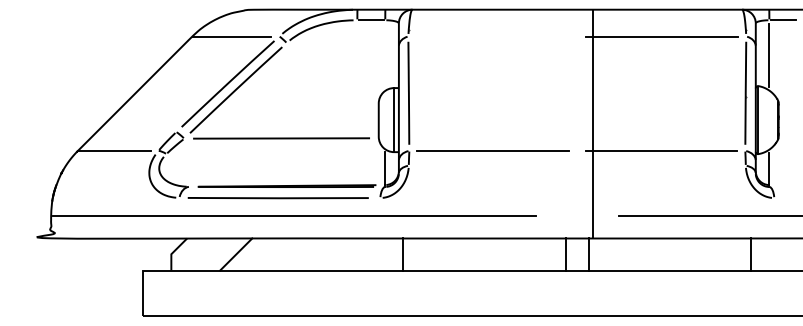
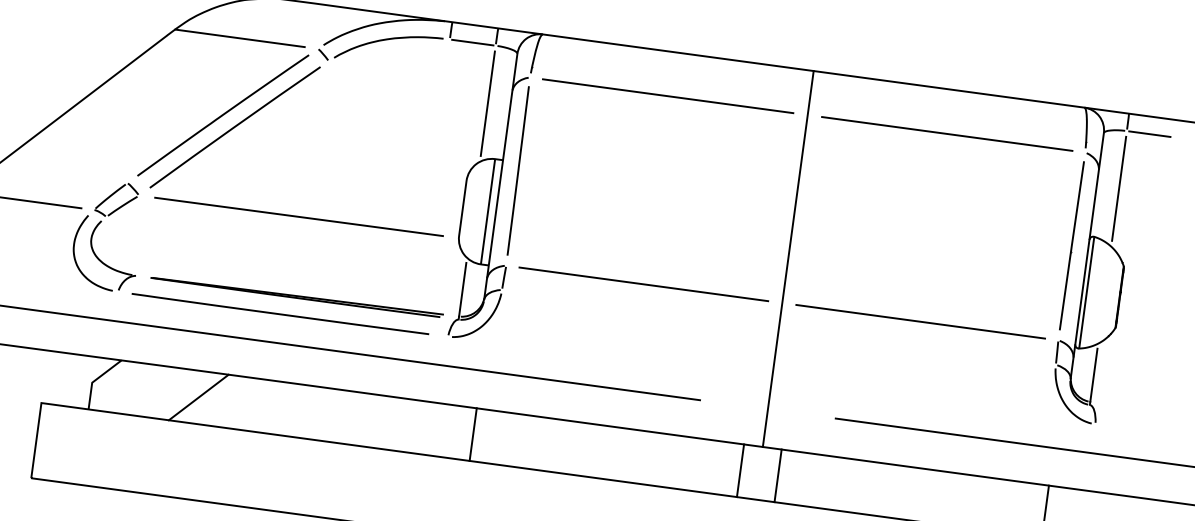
line: (492, 36) -> (668, 96), added
line: (385, 55) -> (488, 103), added
line: (593, 123) -> (788, 258), moved

